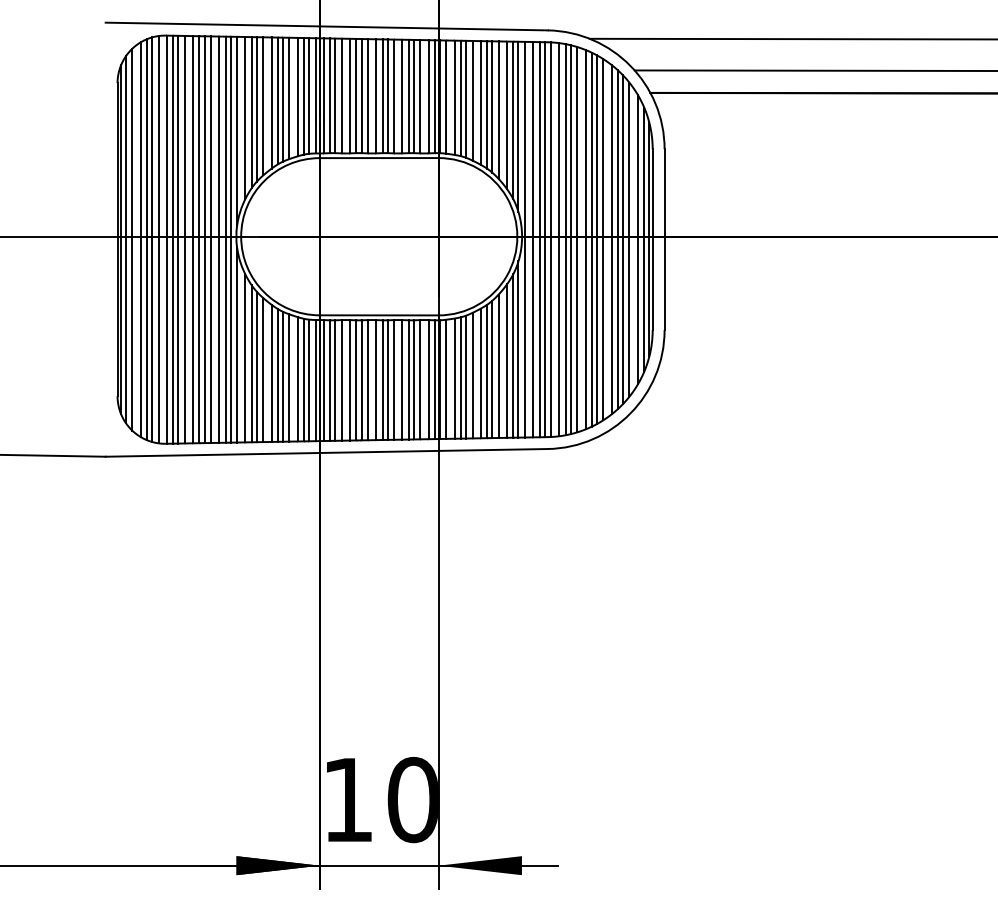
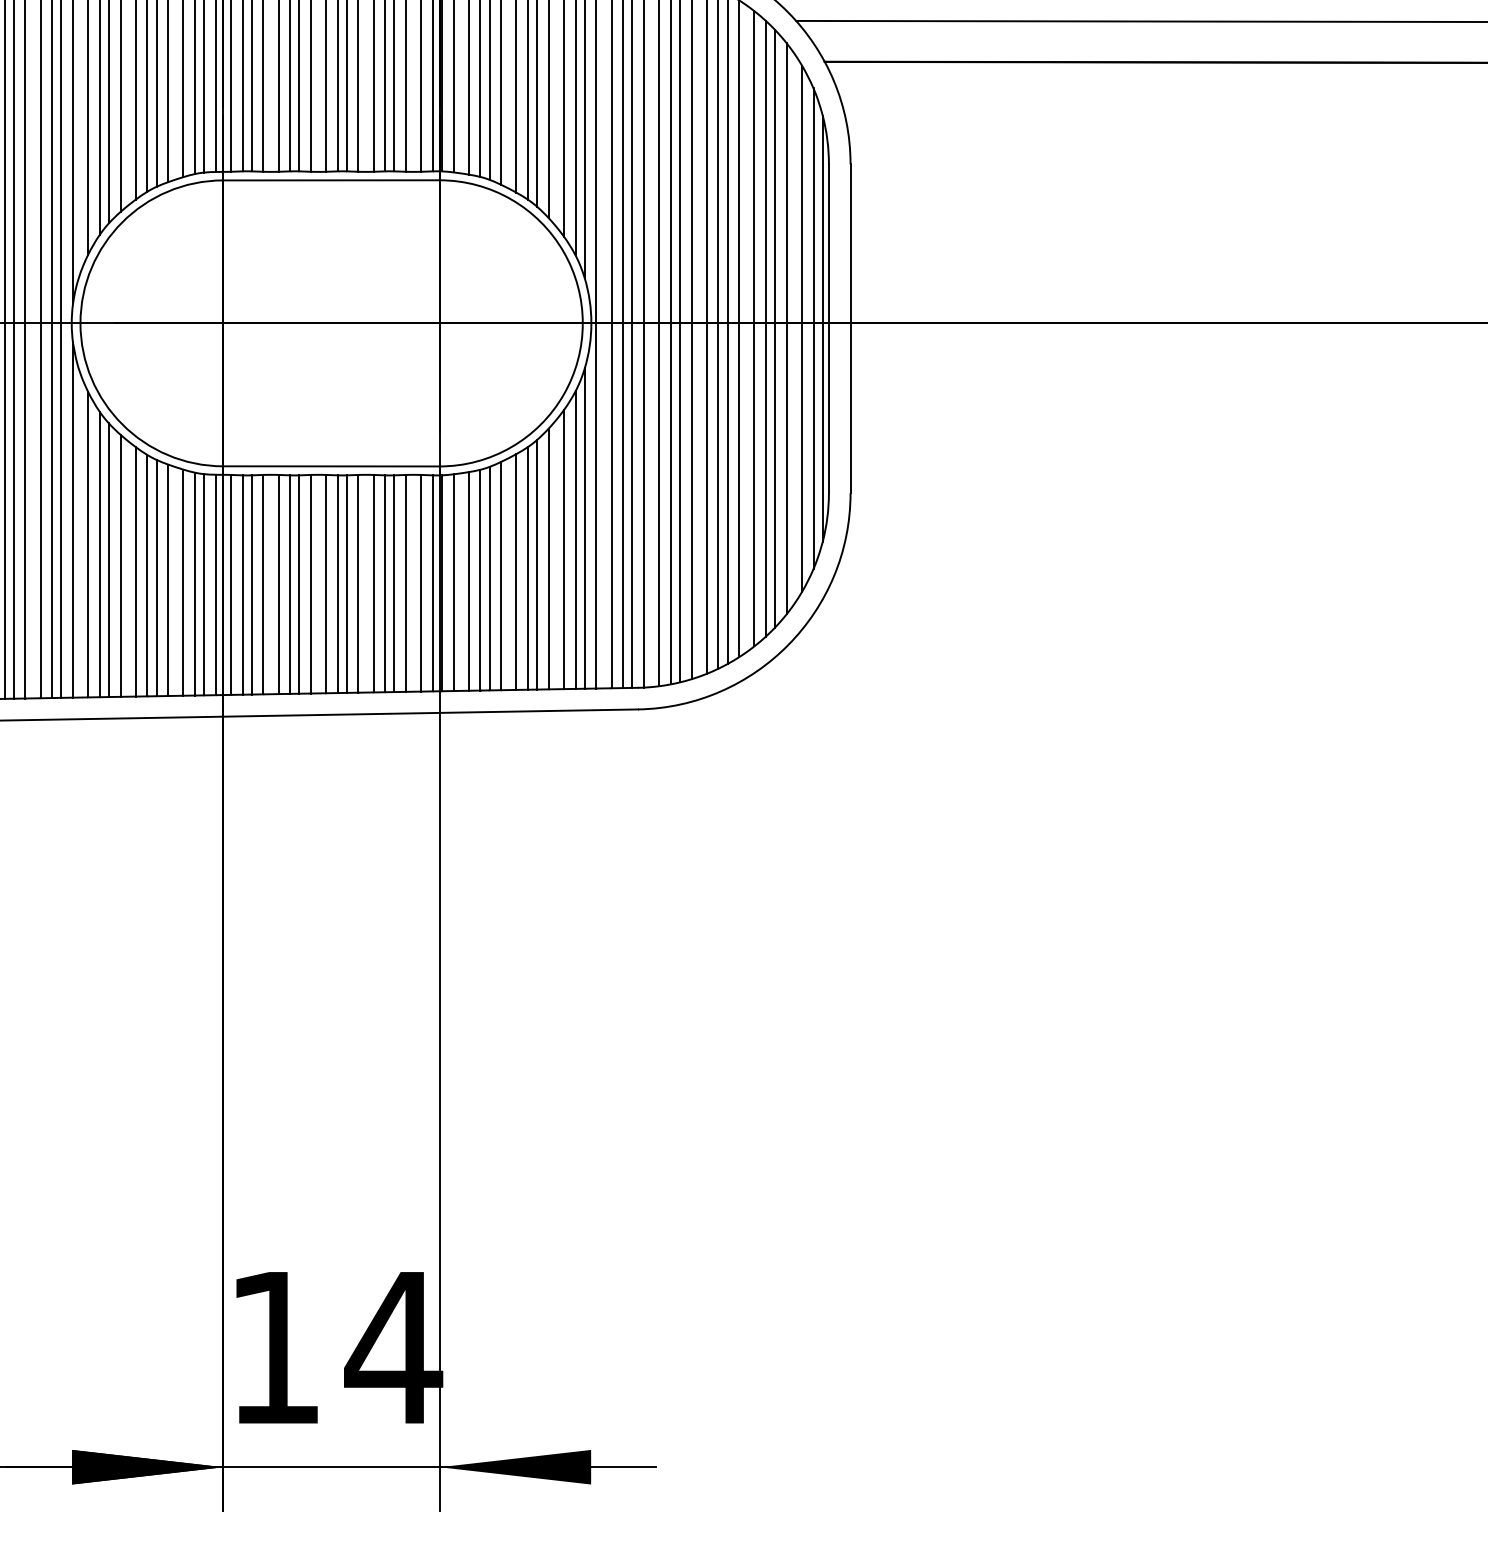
text: (413, 799) -> (393, 1346), 10 -> 14

